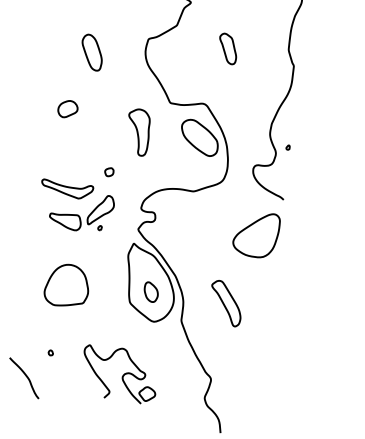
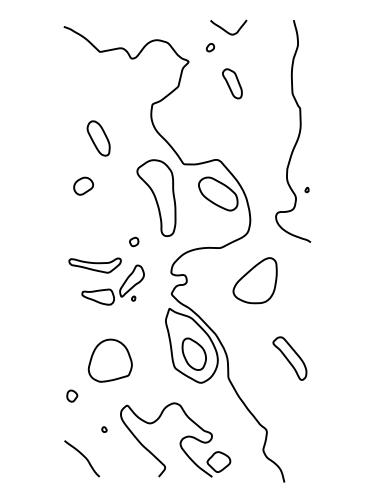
part: (228, 48) -> (232, 83), moved
part: (91, 52) -> (98, 138), moved
part: (138, 131) -> (156, 197), size x1.67
part: (255, 234) -> (254, 280), moved
part: (150, 291) -> (193, 353), size x1.67
part: (225, 303) -> (289, 358), moved
part: (24, 314) -> (72, 395), added
part: (119, 373) -> (175, 439), size x1.43

